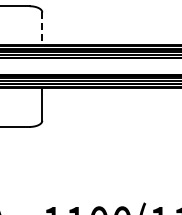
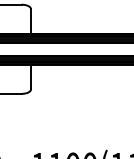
line: (42, 29) -> (31, 21), dashed -> solid

